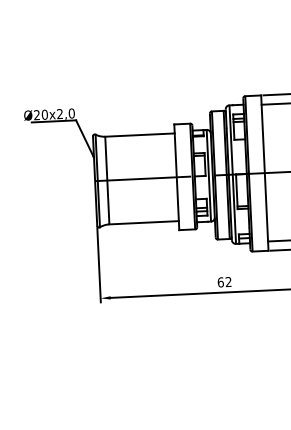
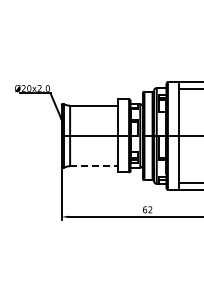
line: (144, 223) -> (94, 166), solid -> dashed

